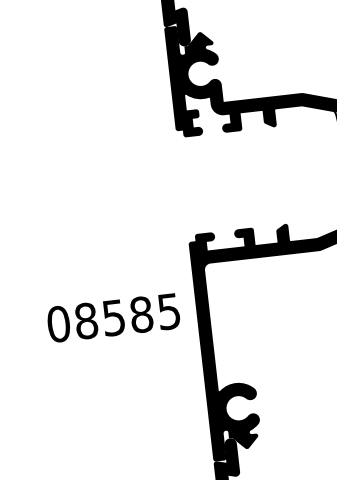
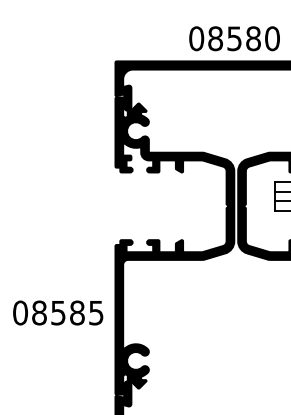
text: (113, 317) -> (58, 312), moved

